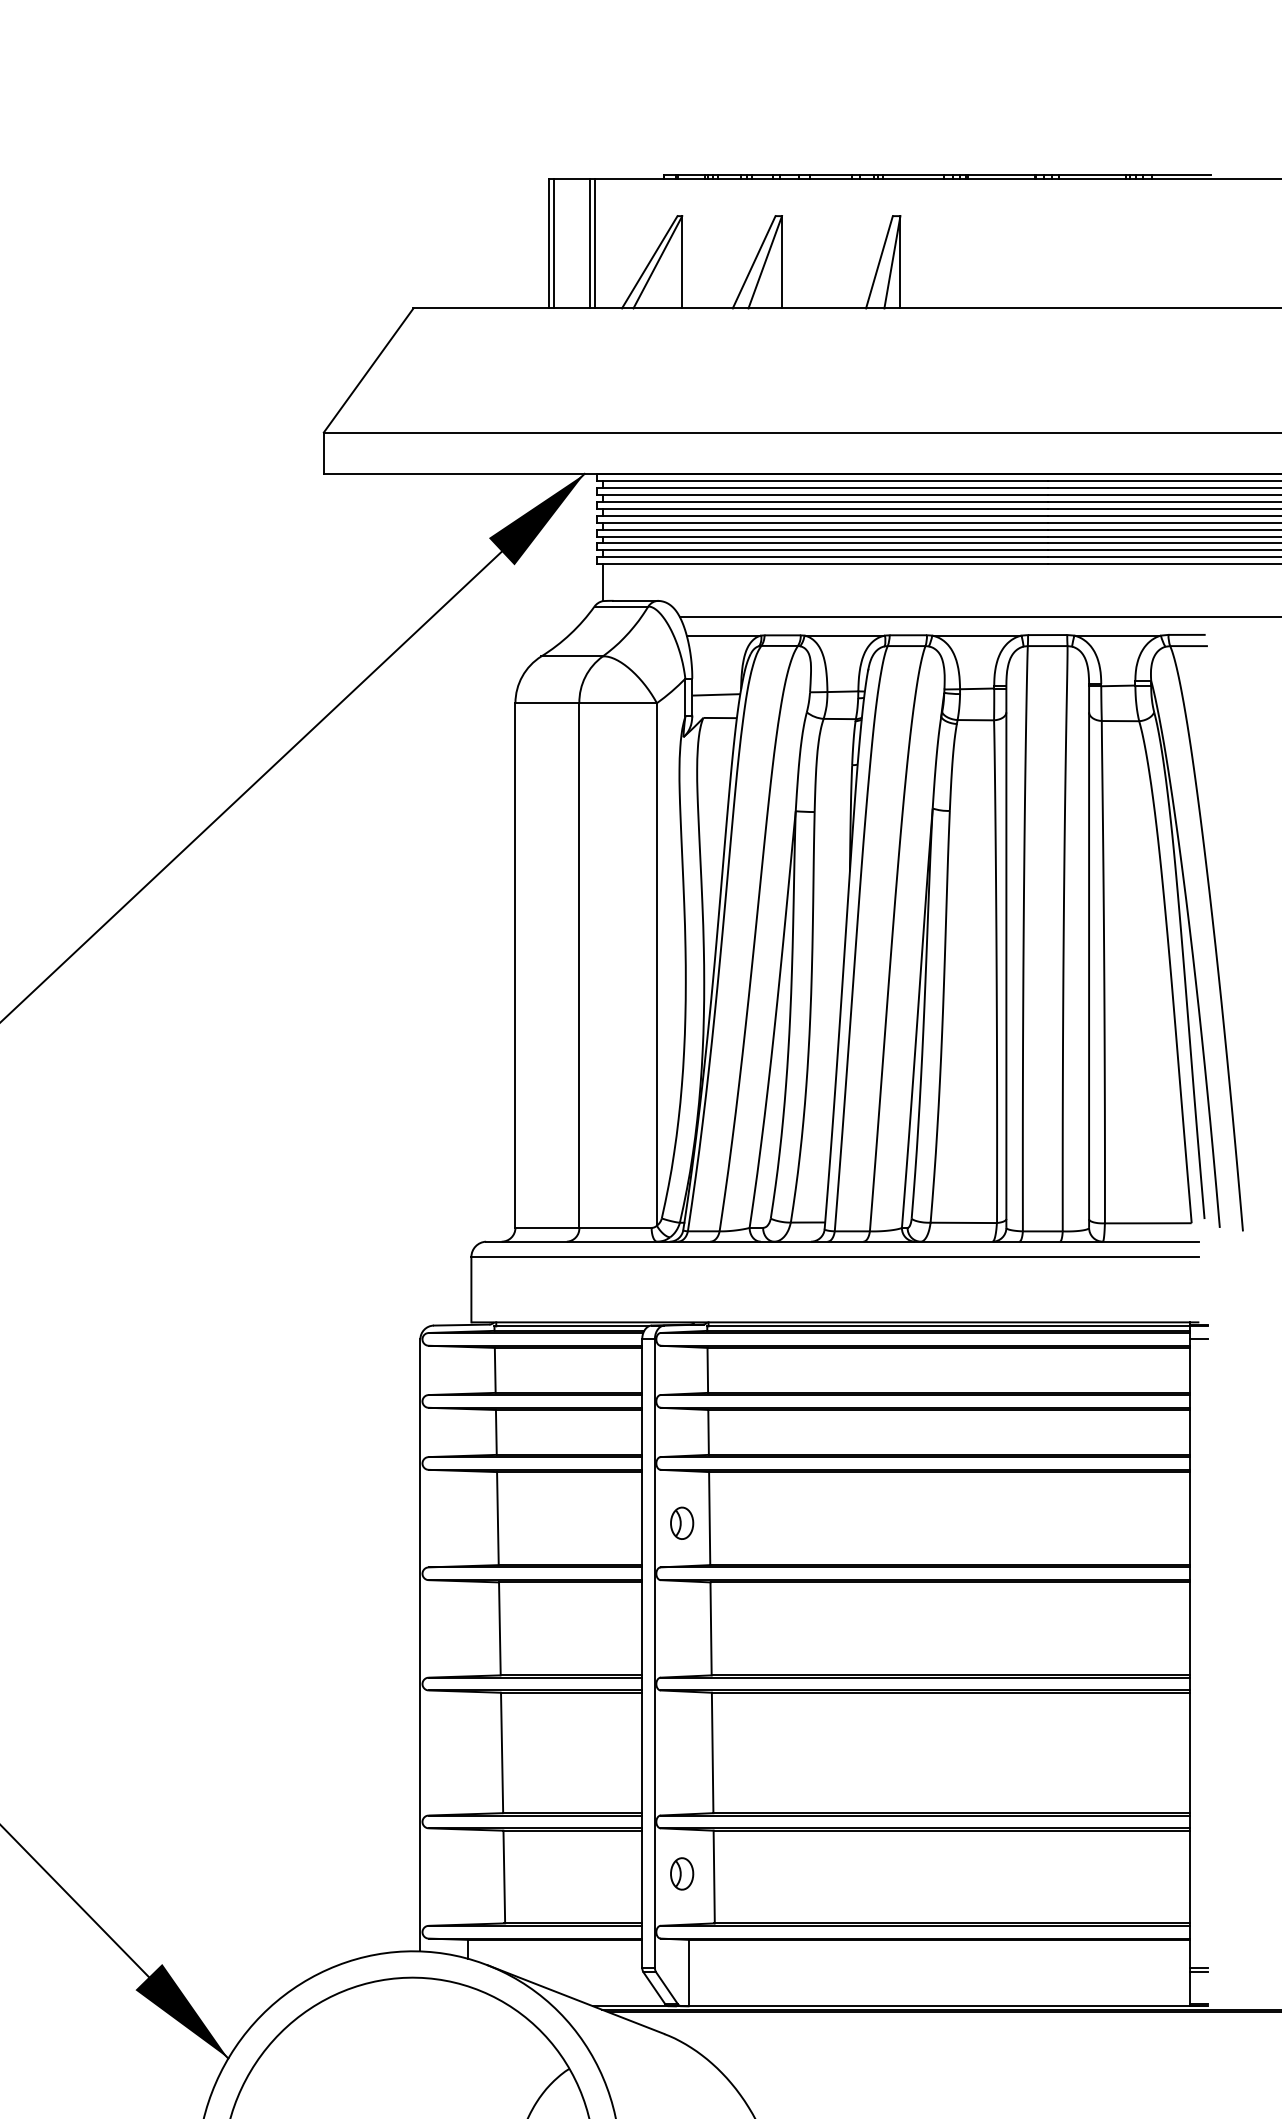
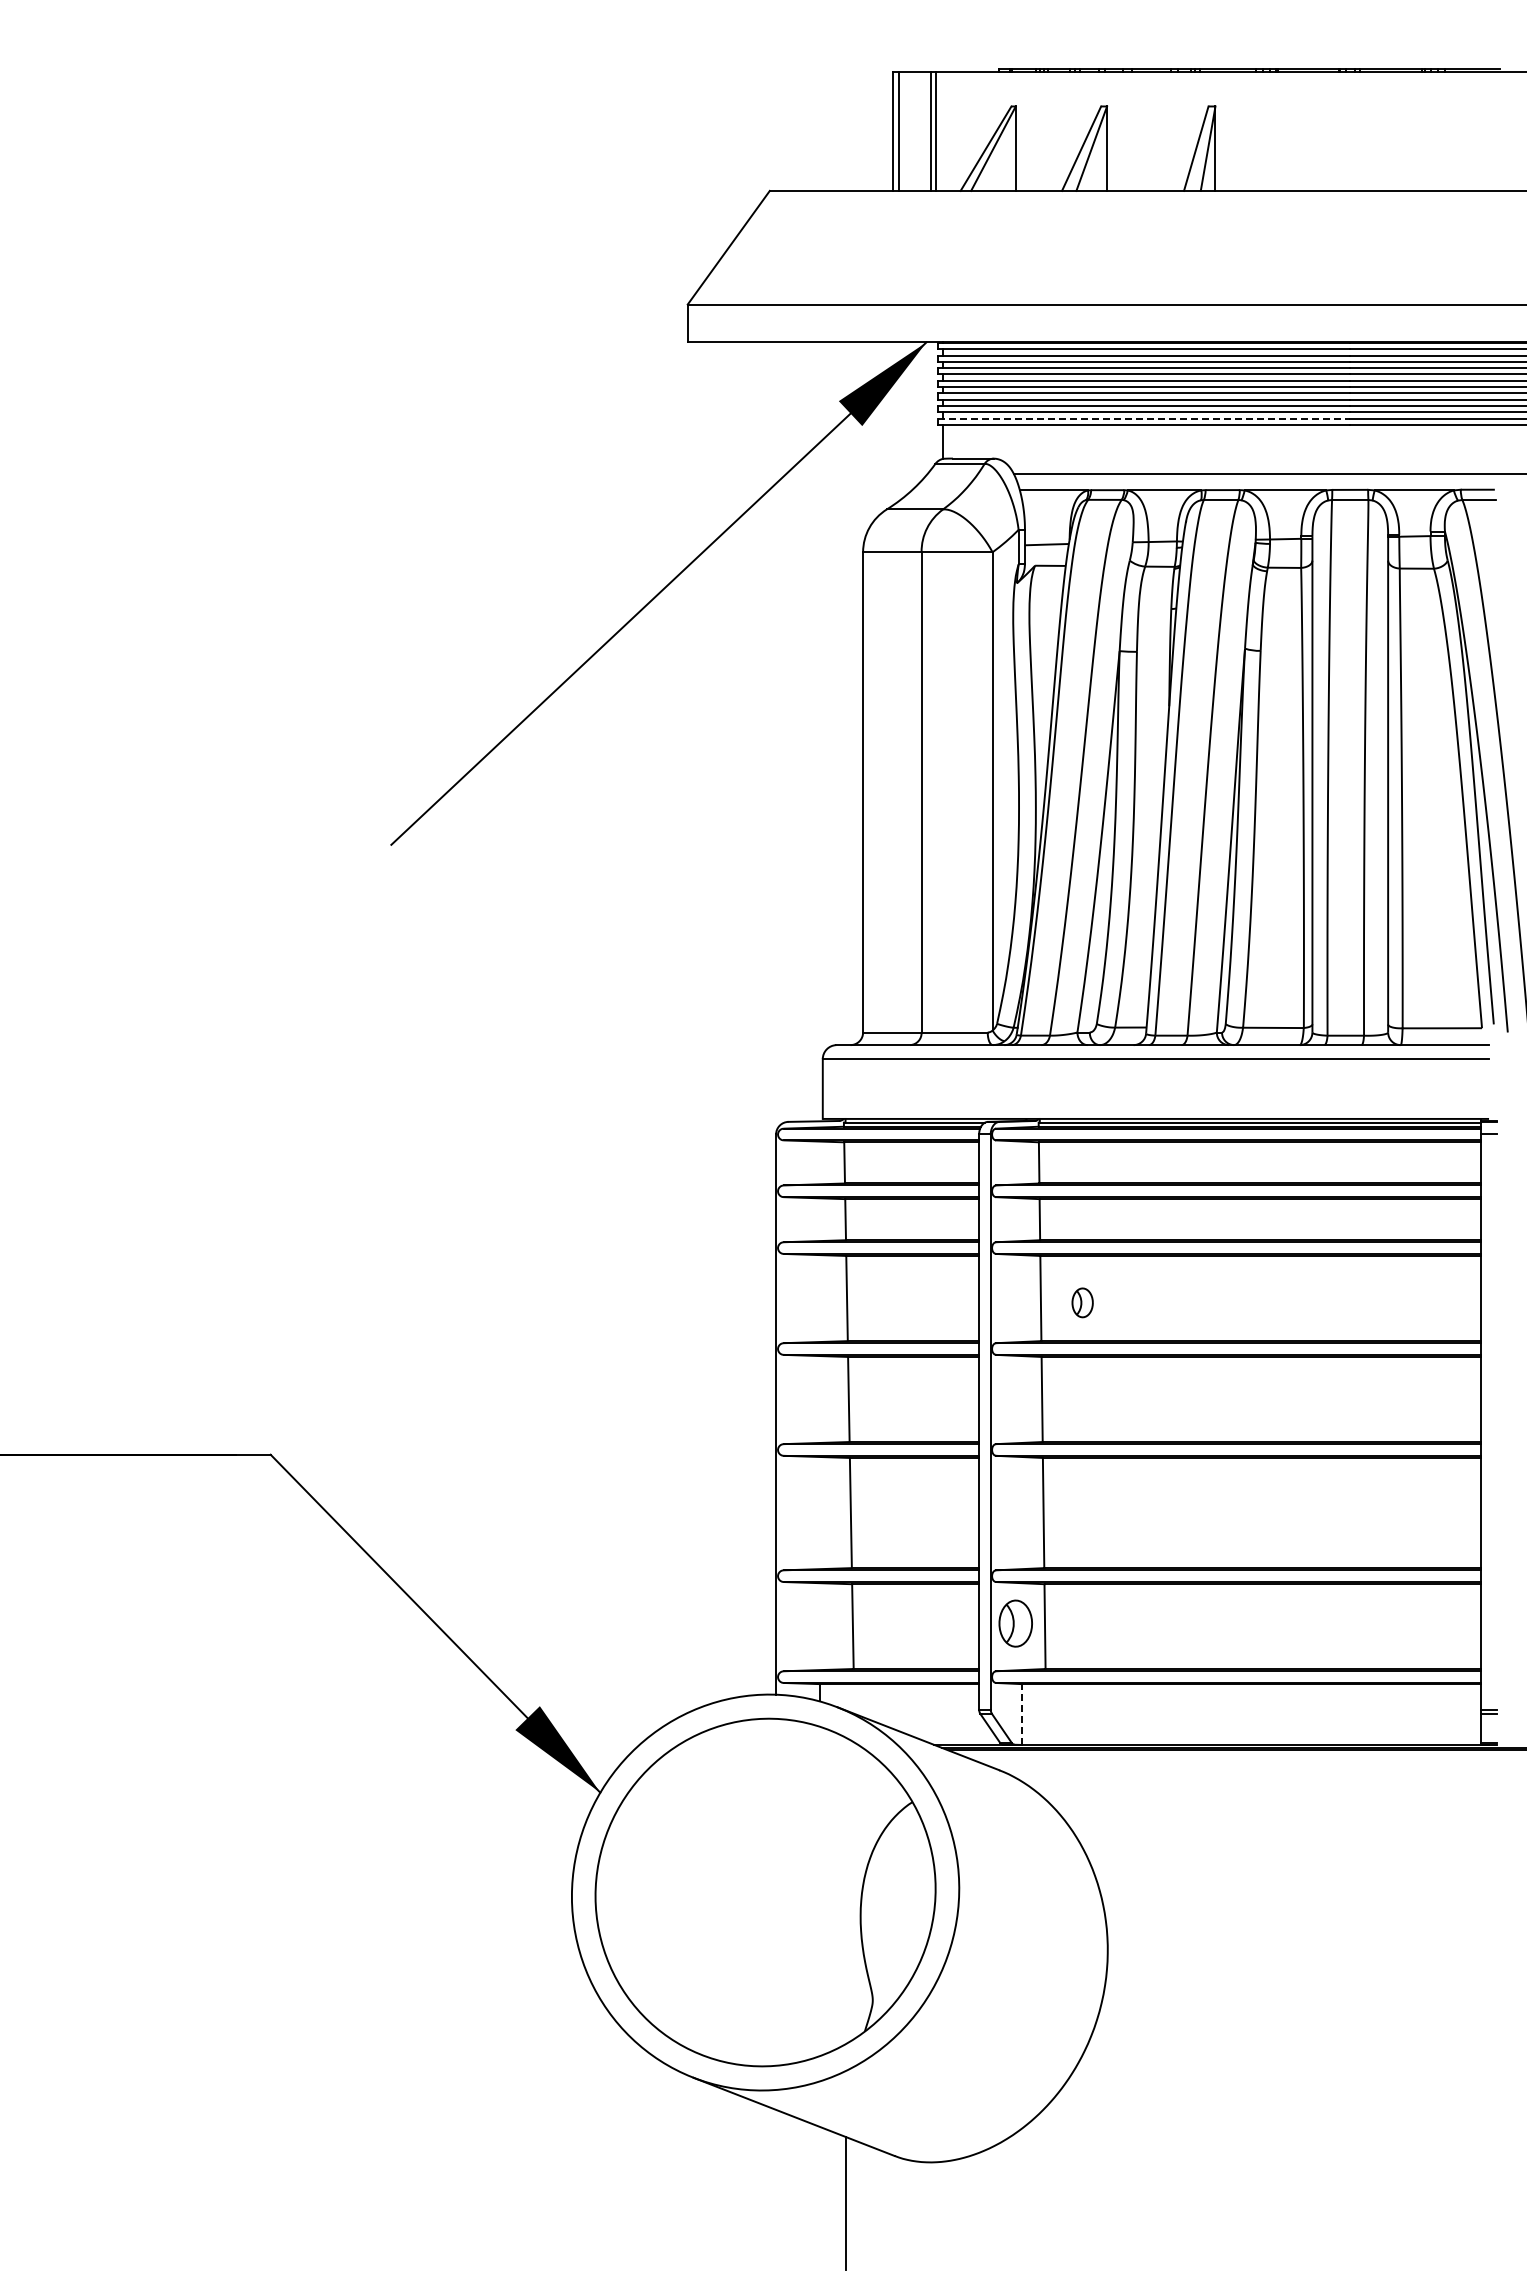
line: (822, 557) -> (1144, 418), solid -> dashed
part: (681, 1522) -> (1082, 1302), moved
part: (681, 1873) -> (1015, 1623), size x1.6
line: (688, 1973) -> (1021, 1714), solid -> dashed

